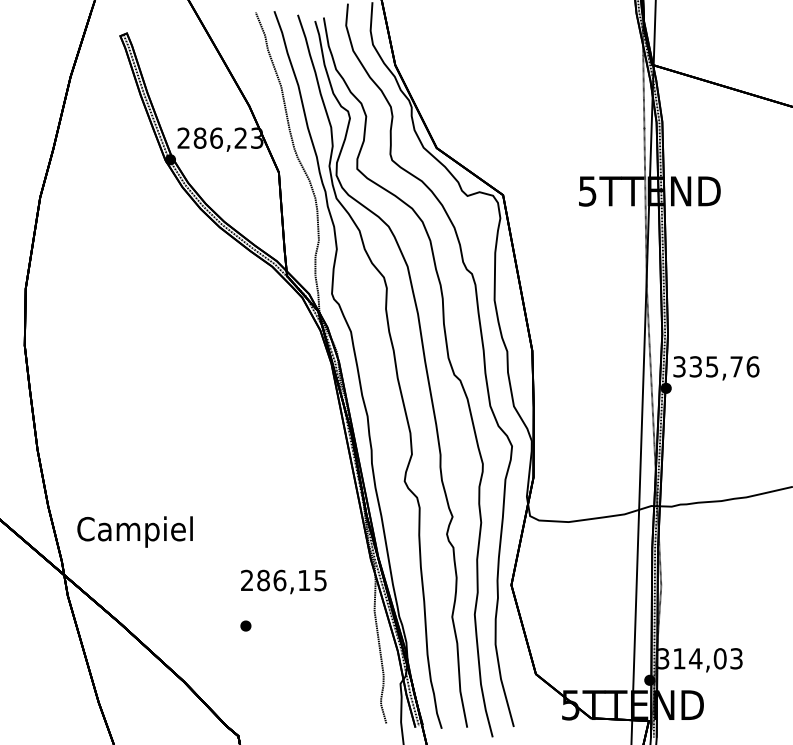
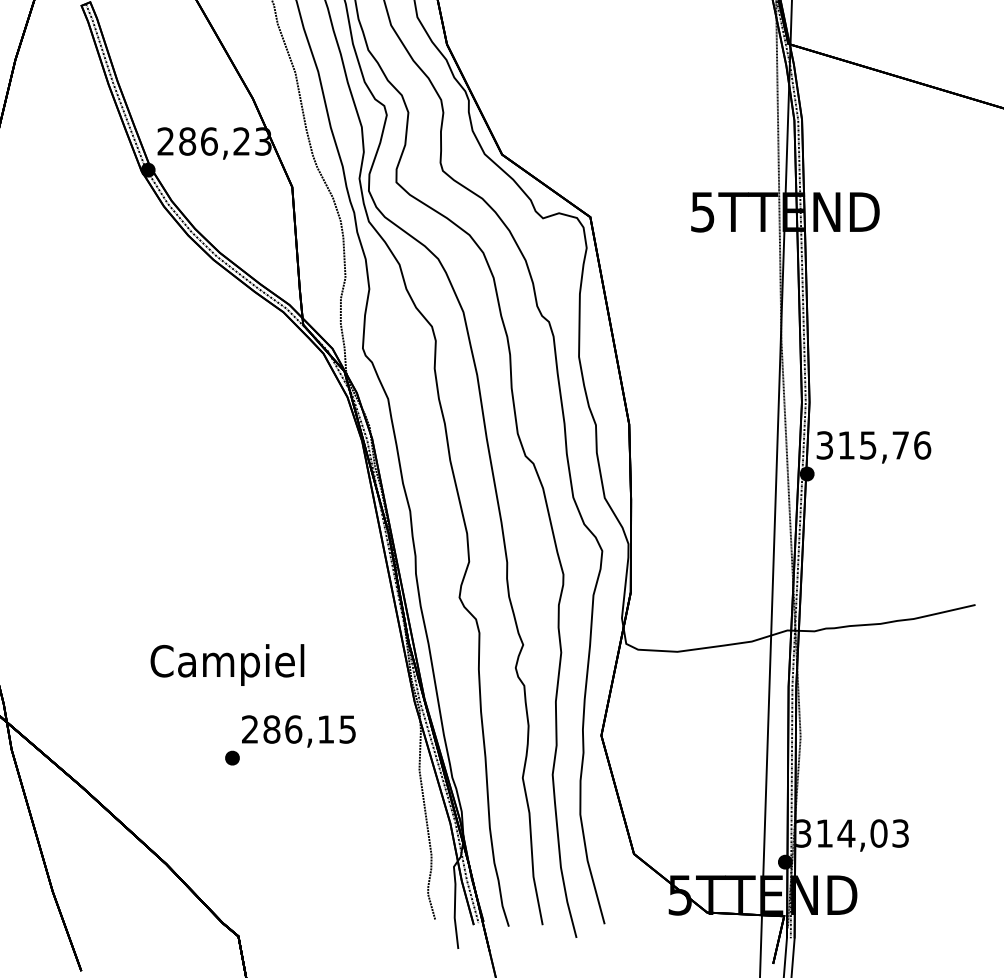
text: (695, 366) -> (846, 444), 335,76 -> 315,76
text: (134, 531) -> (226, 664), moved
part: (245, 625) -> (231, 757), moved

